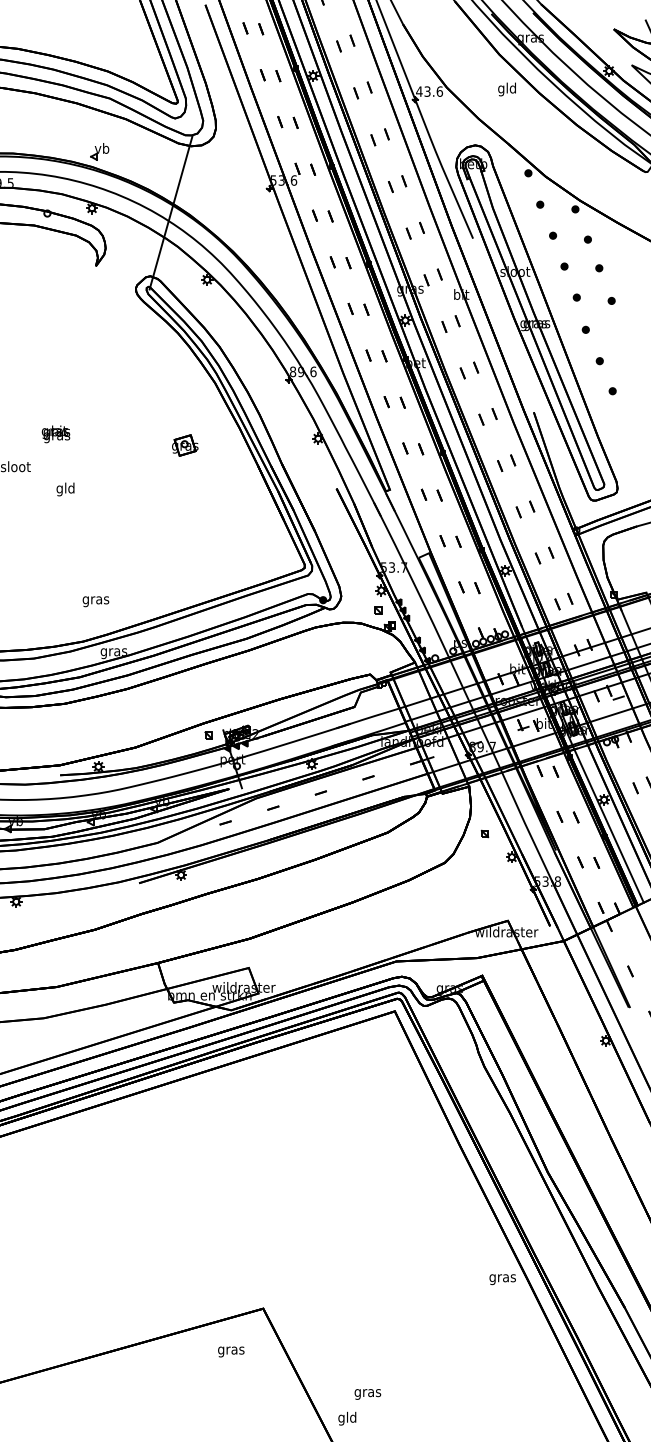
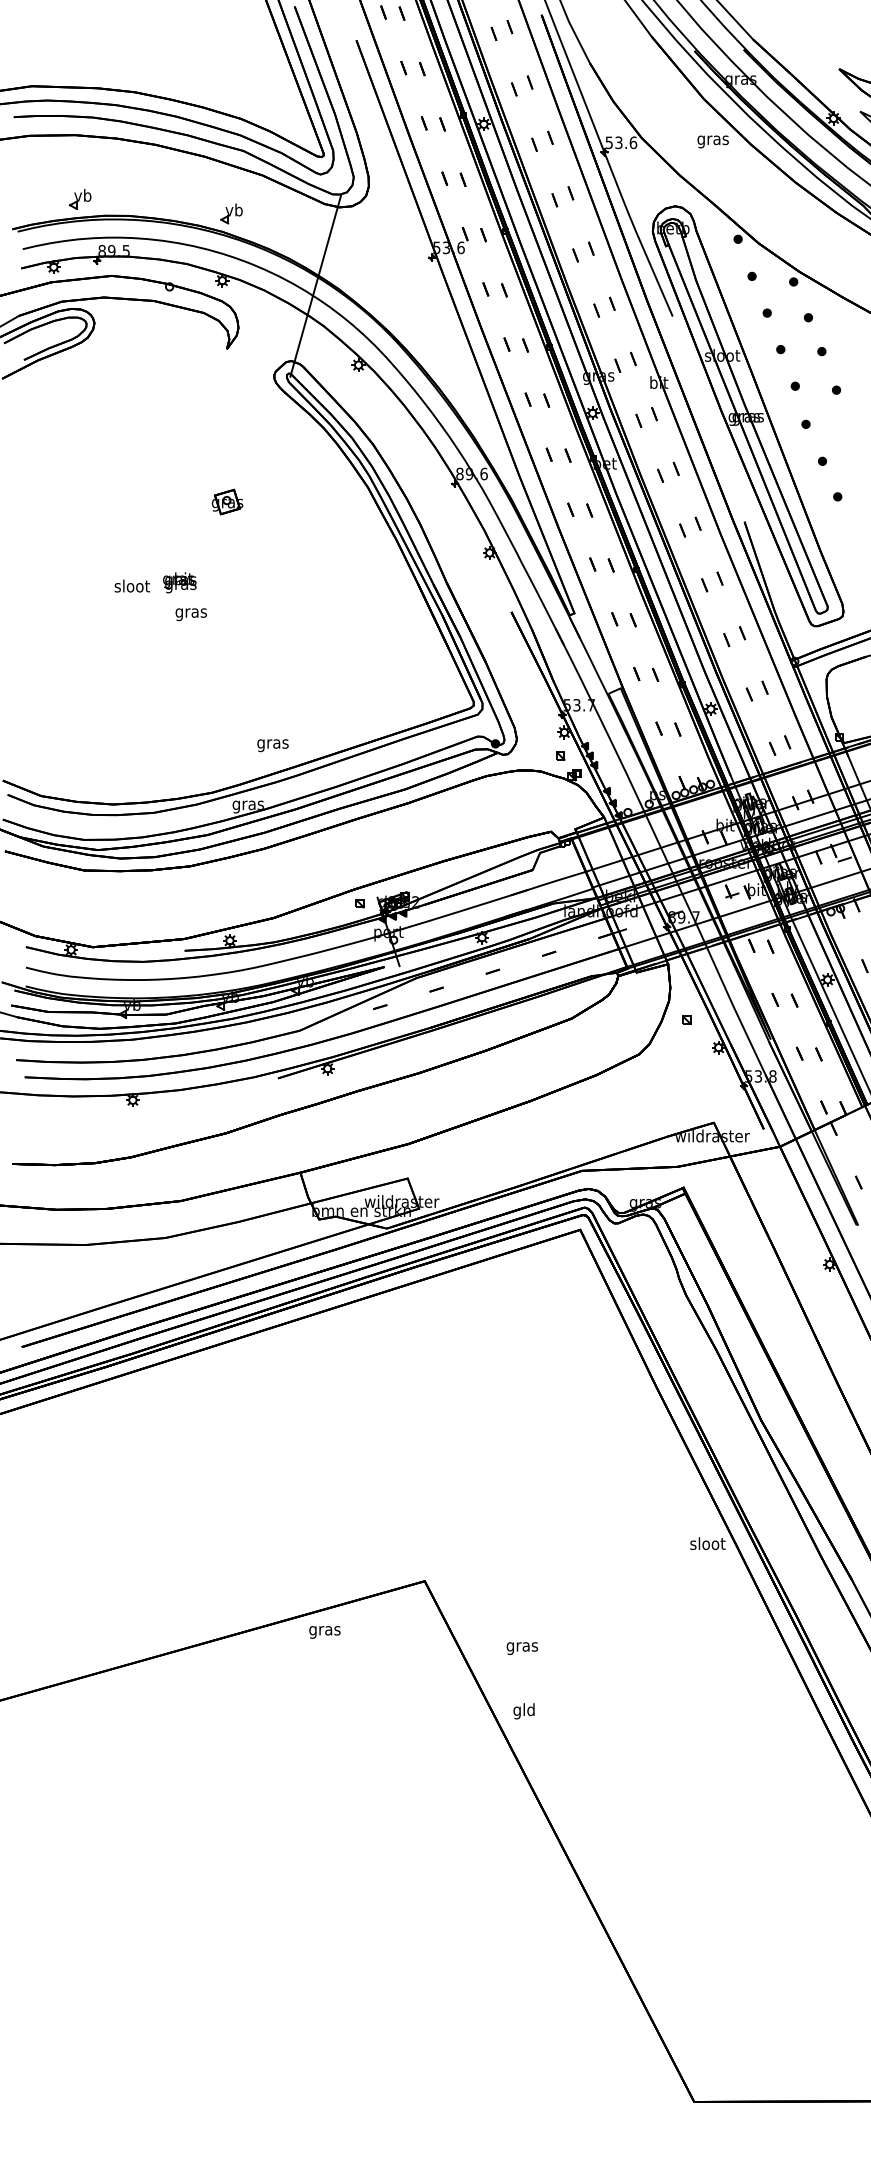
text: (506, 89) -> (712, 140), gld -> gras
text: (419, 91) -> (609, 142), 43.6 -> 53.6
text: (55, 434) -> (179, 582), moved
part: (185, 445) -> (227, 501), moved
text: (65, 489) -> (190, 612), gld -> gras
text: (95, 601) -> (272, 745), moved
text: (502, 1278) -> (707, 1545), gras -> sloot
text: (230, 1352) -> (324, 1632), moved
text: (367, 1394) -> (521, 1648), moved

